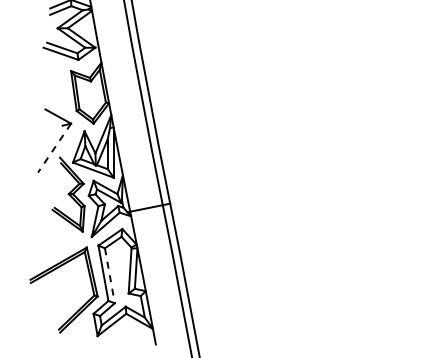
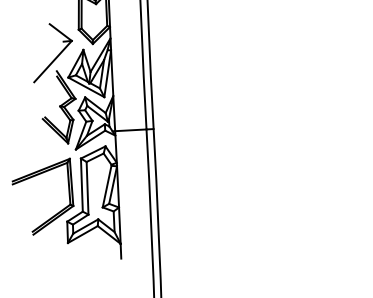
line: (54, 148) -> (52, 61), dashed -> solid
line: (109, 275) -> (87, 187), dashed -> solid

